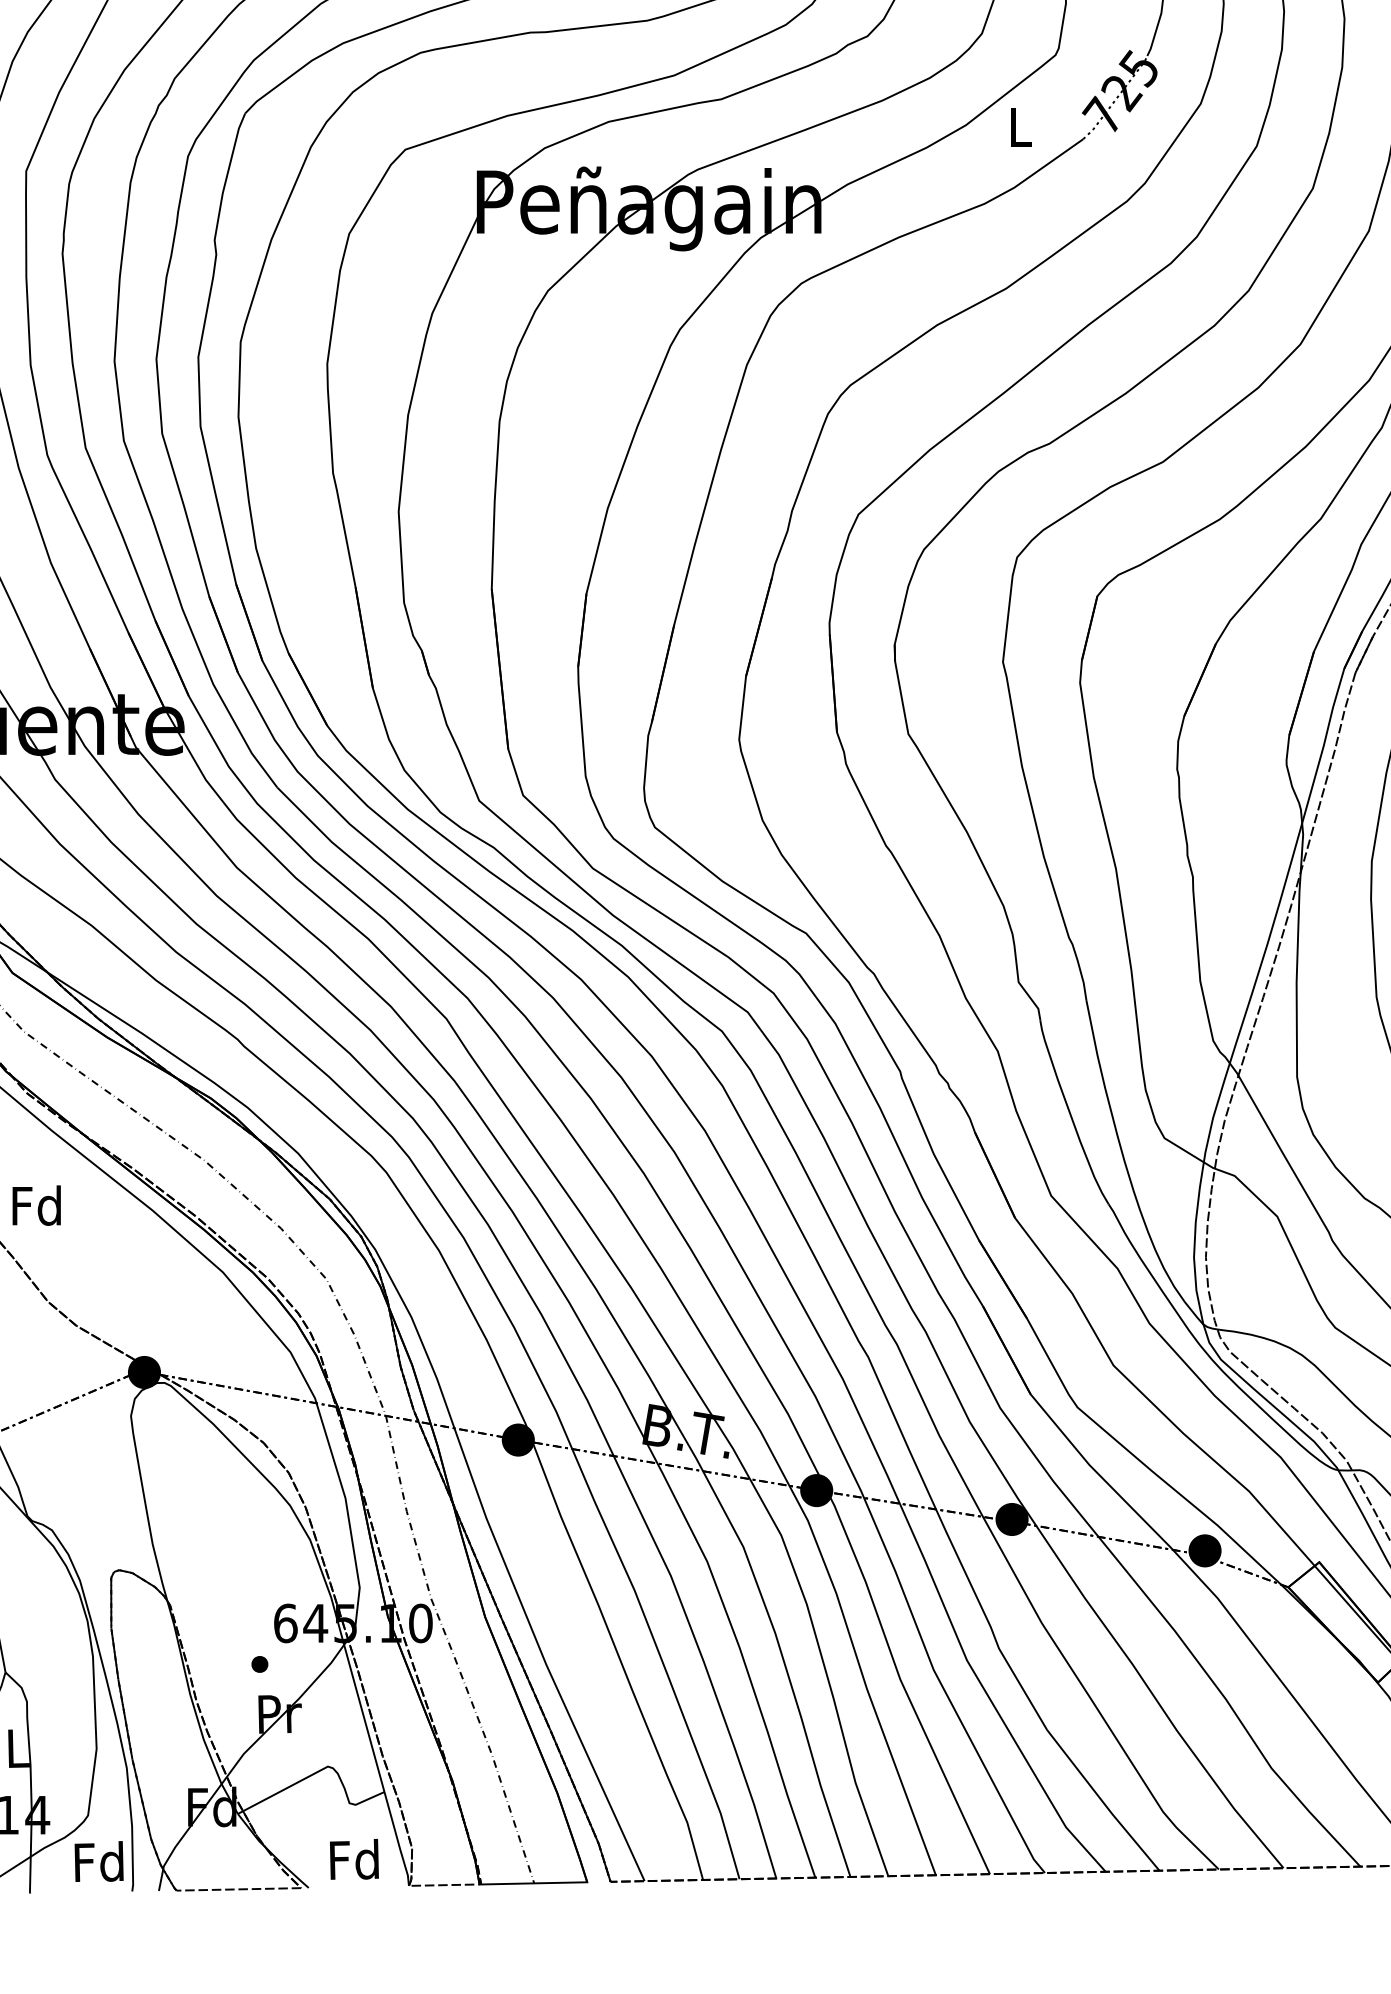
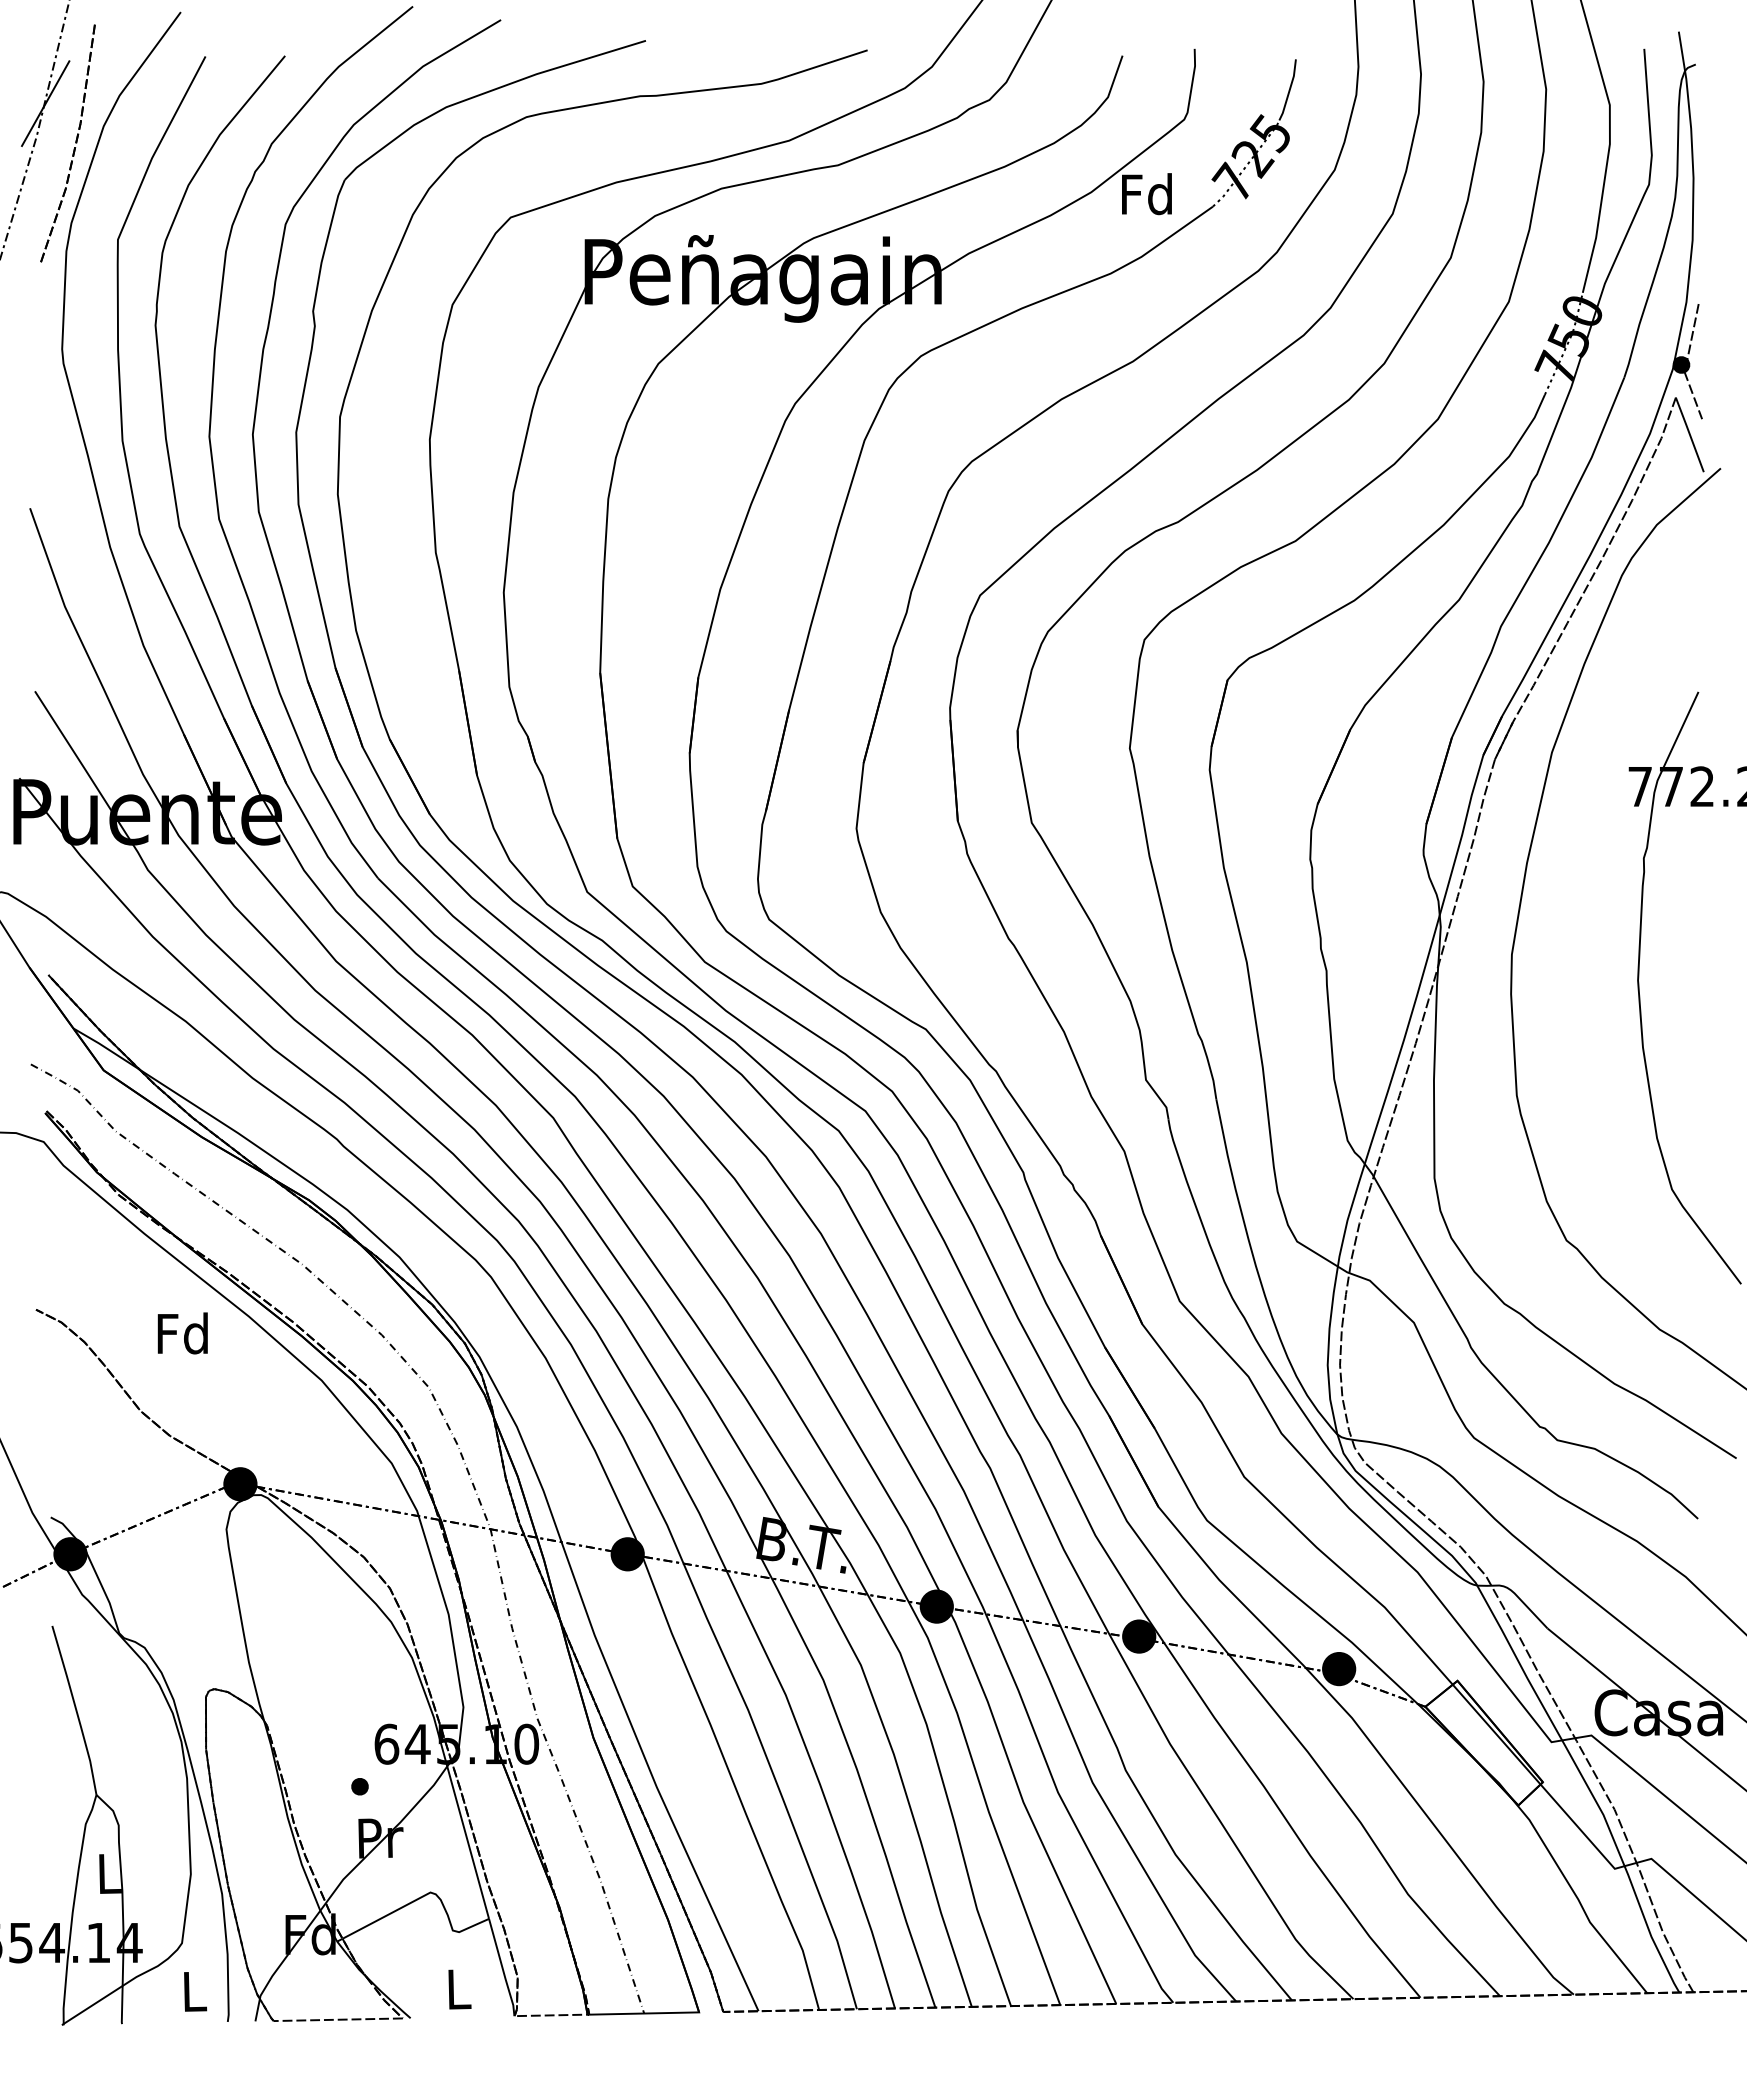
text: (1019, 127) -> (1146, 194), L -> Fd
text: (36, 1205) -> (182, 1333), moved
text: (354, 1859) -> (457, 1988), Fd -> L
text: (99, 1861) -> (193, 1990), Fd -> L

